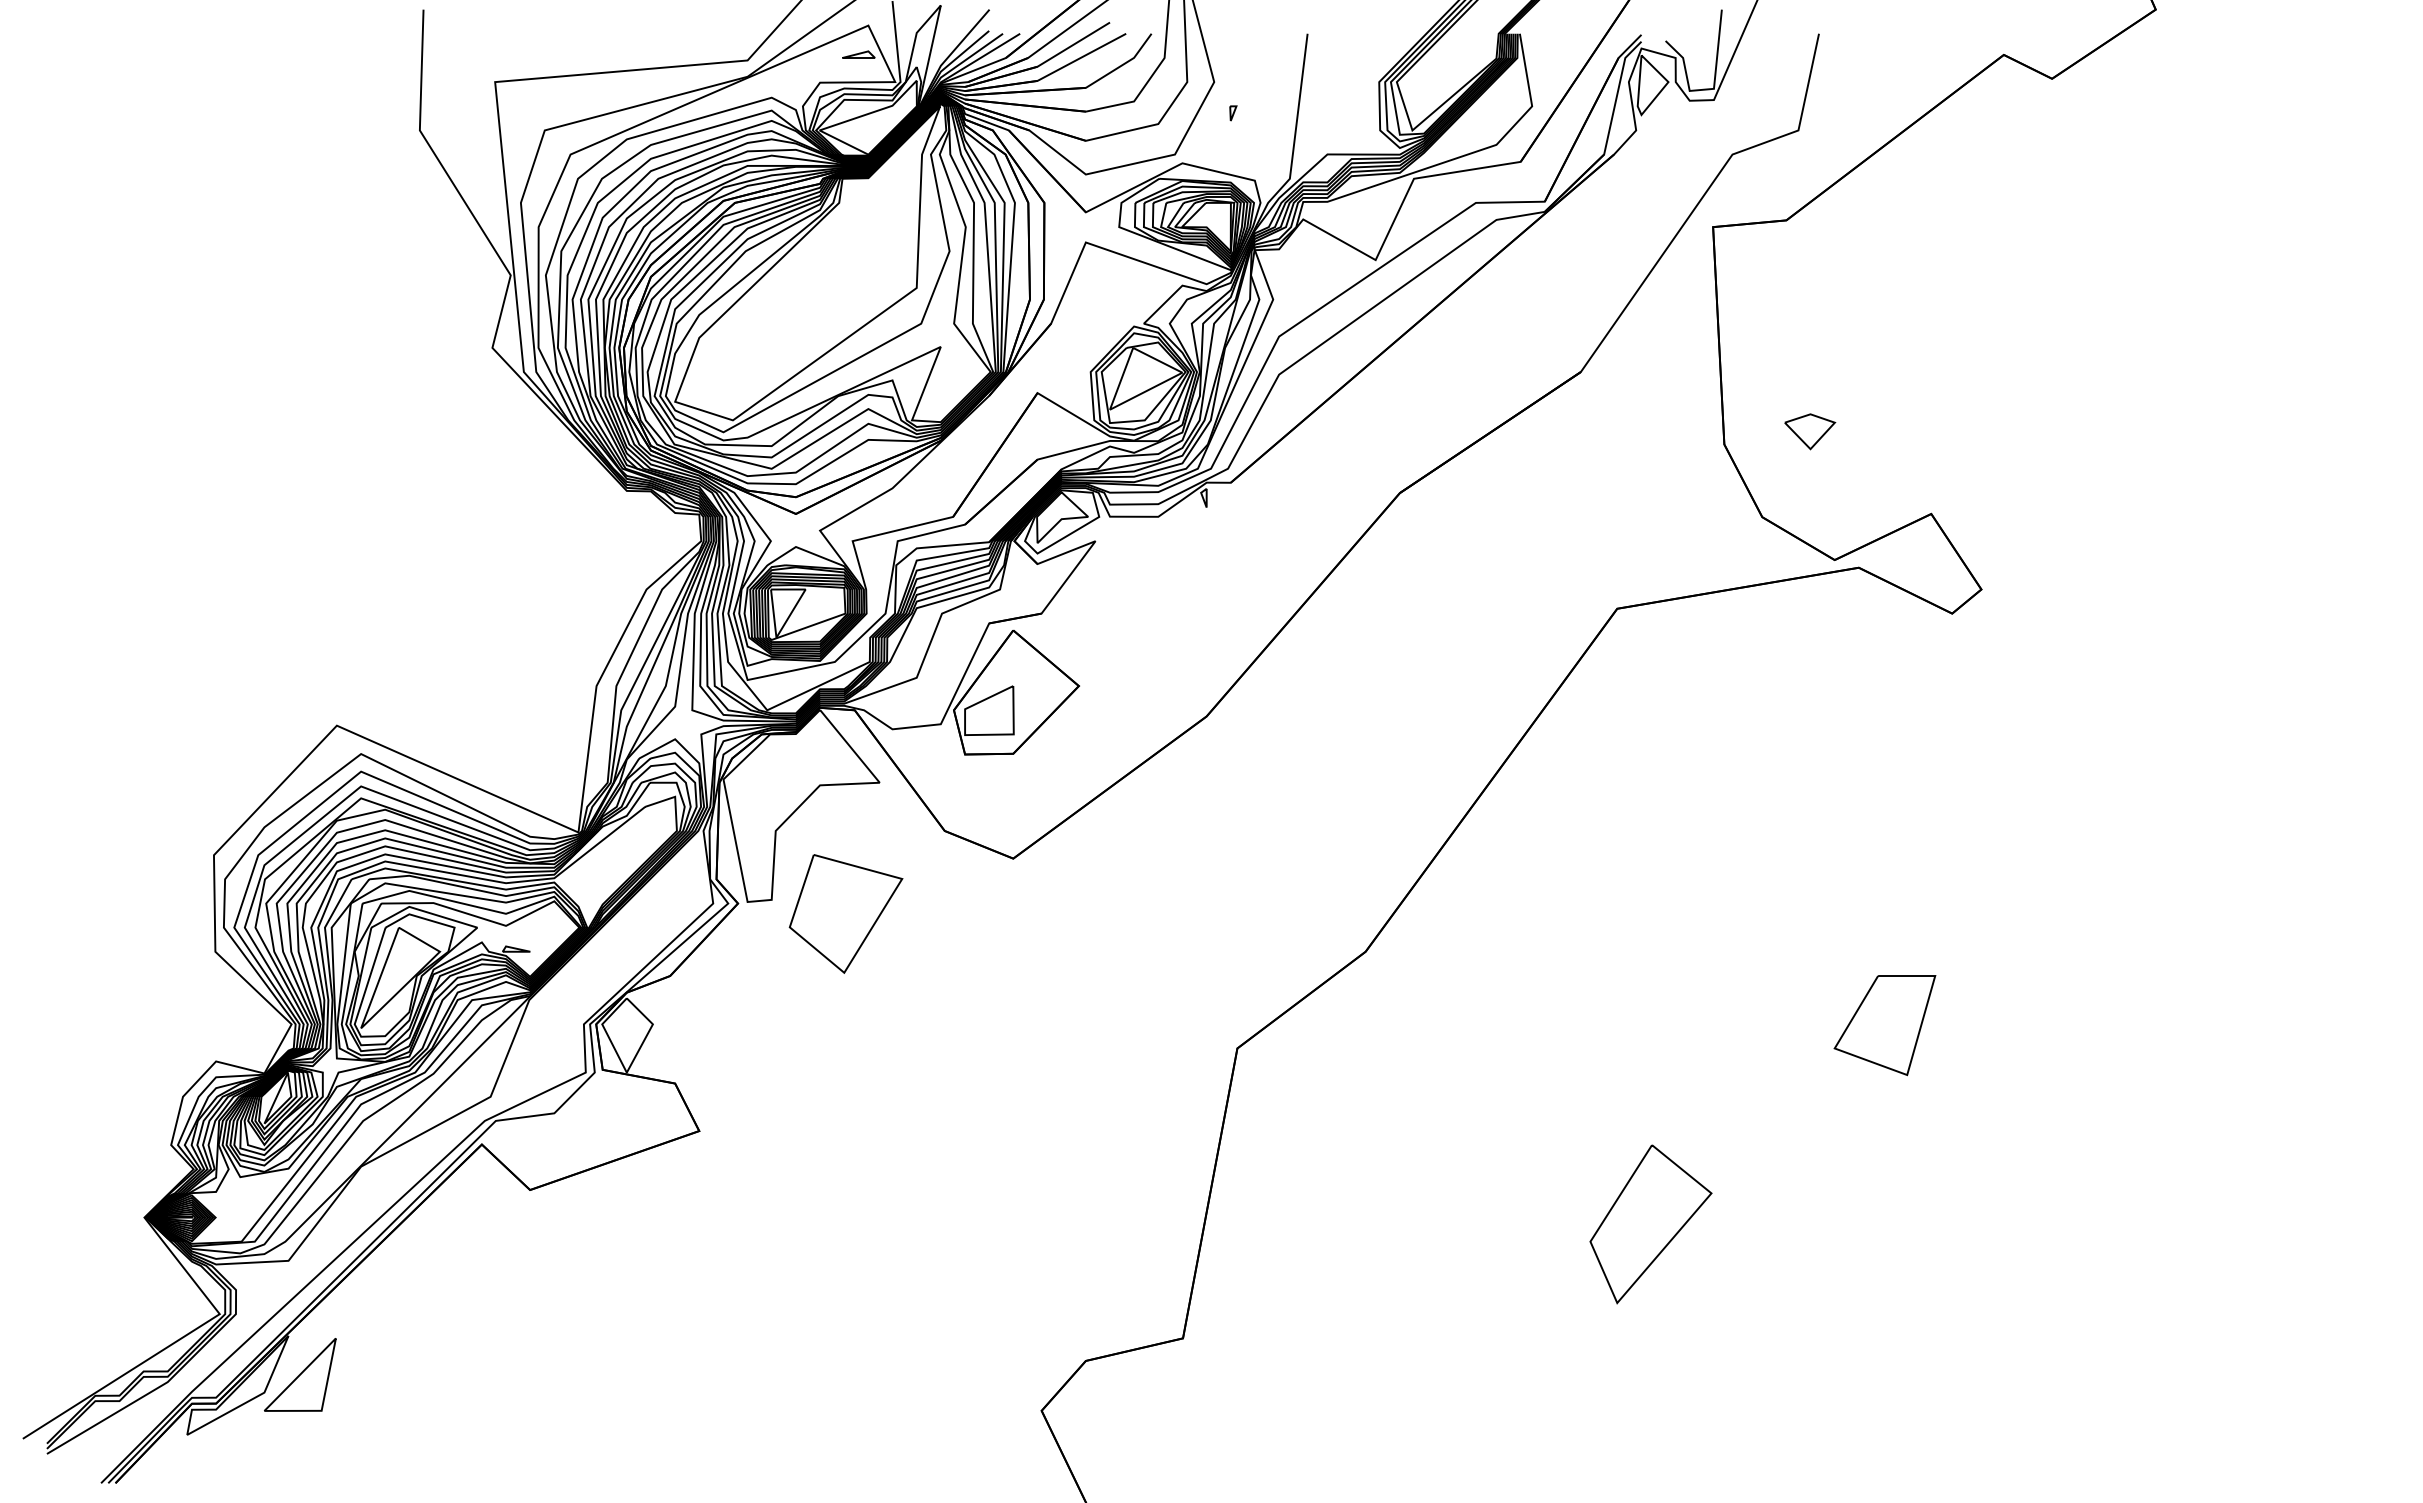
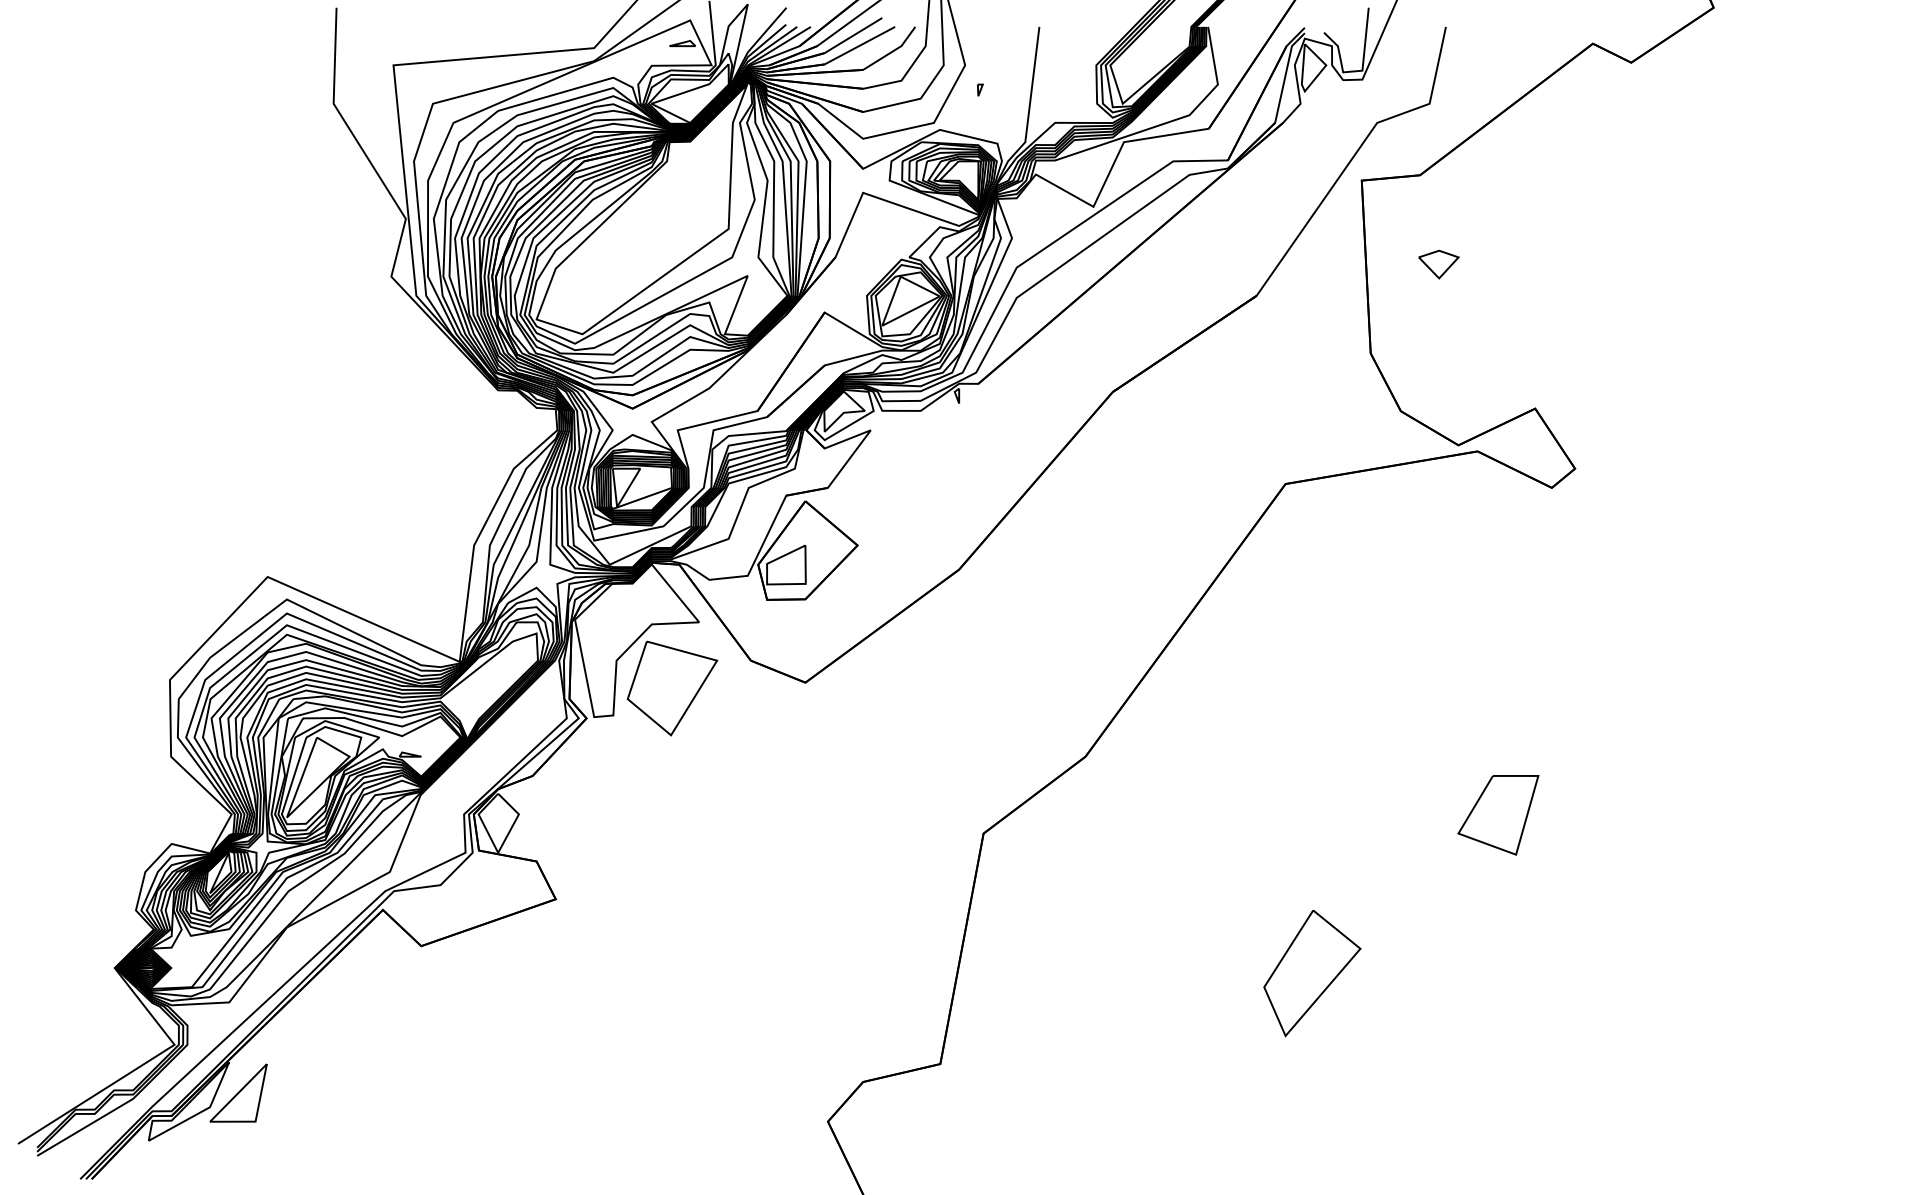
part: (1810, 431) -> (1439, 264), moved
part: (845, 913) -> (672, 688), moved

